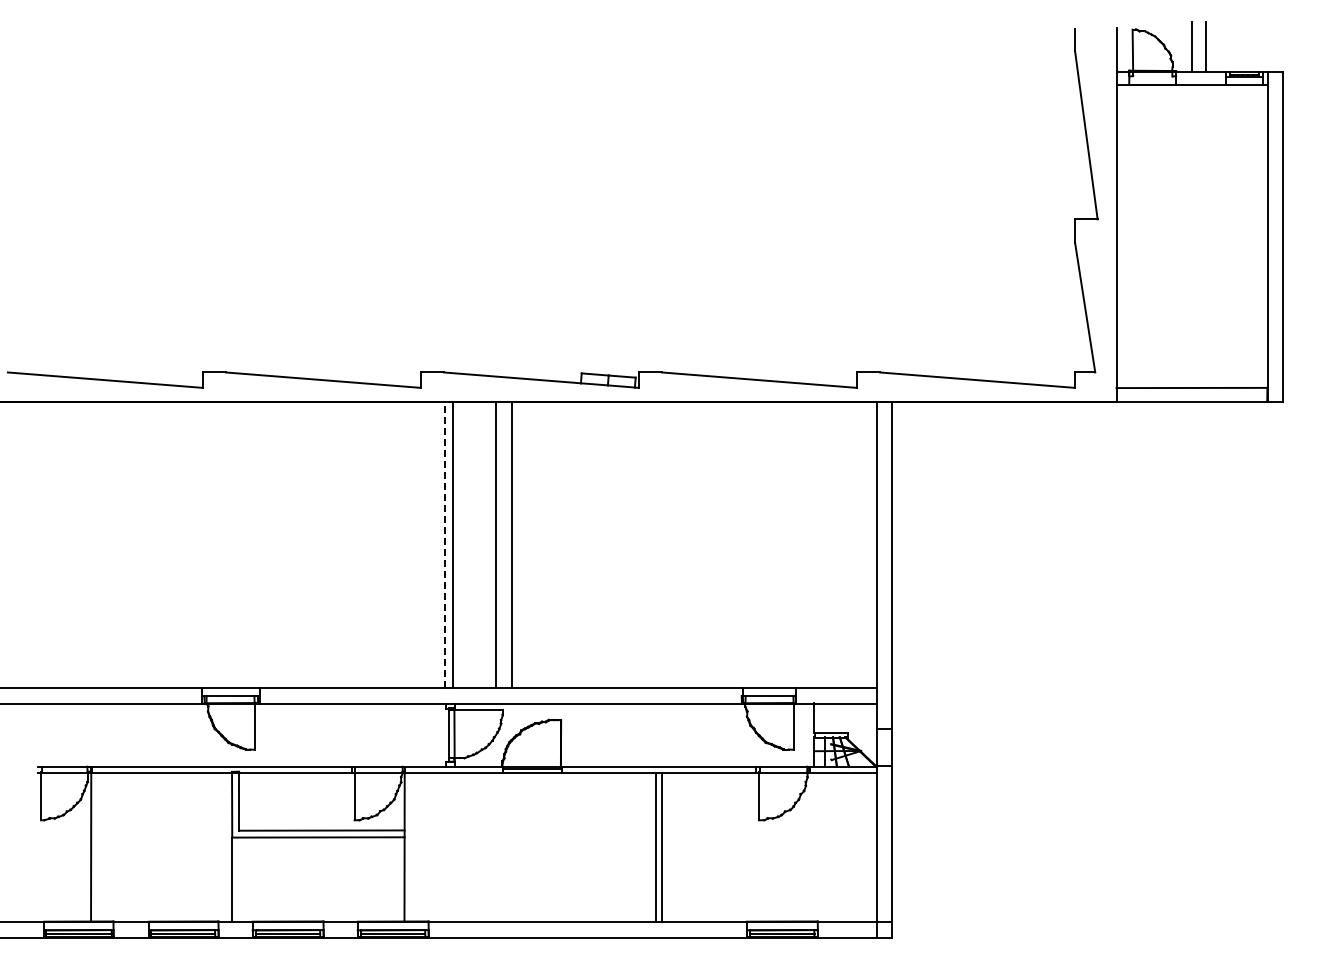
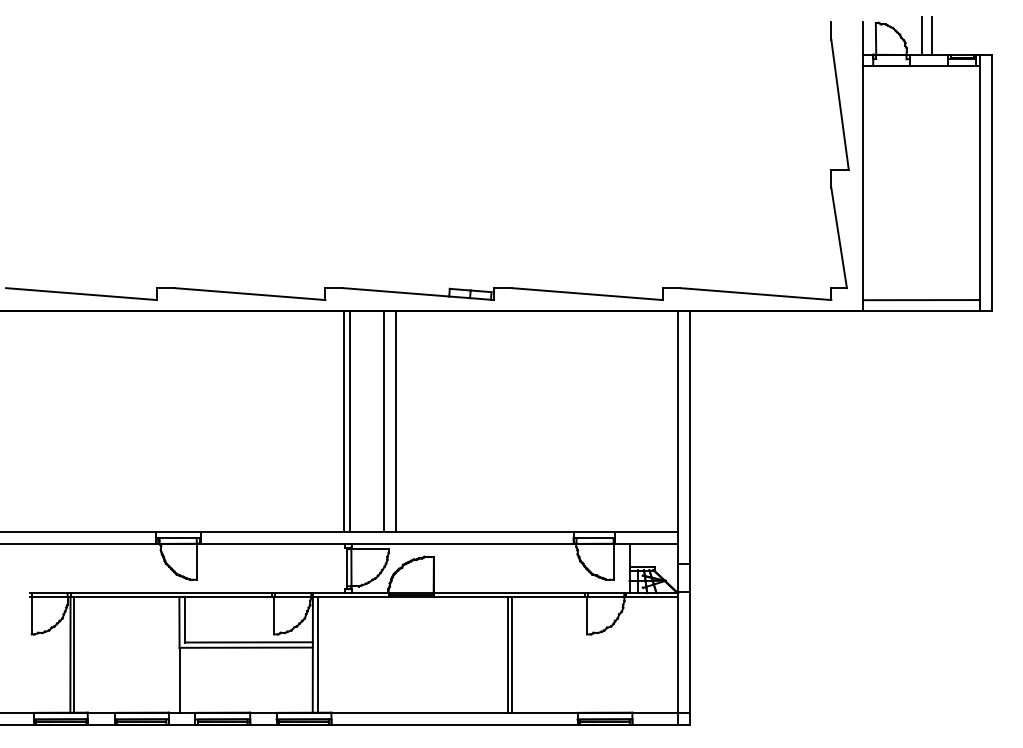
line: (444, 545) -> (343, 421), dashed -> solid
line: (96, 846) -> (74, 654), added
line: (411, 846) -> (318, 654), added

